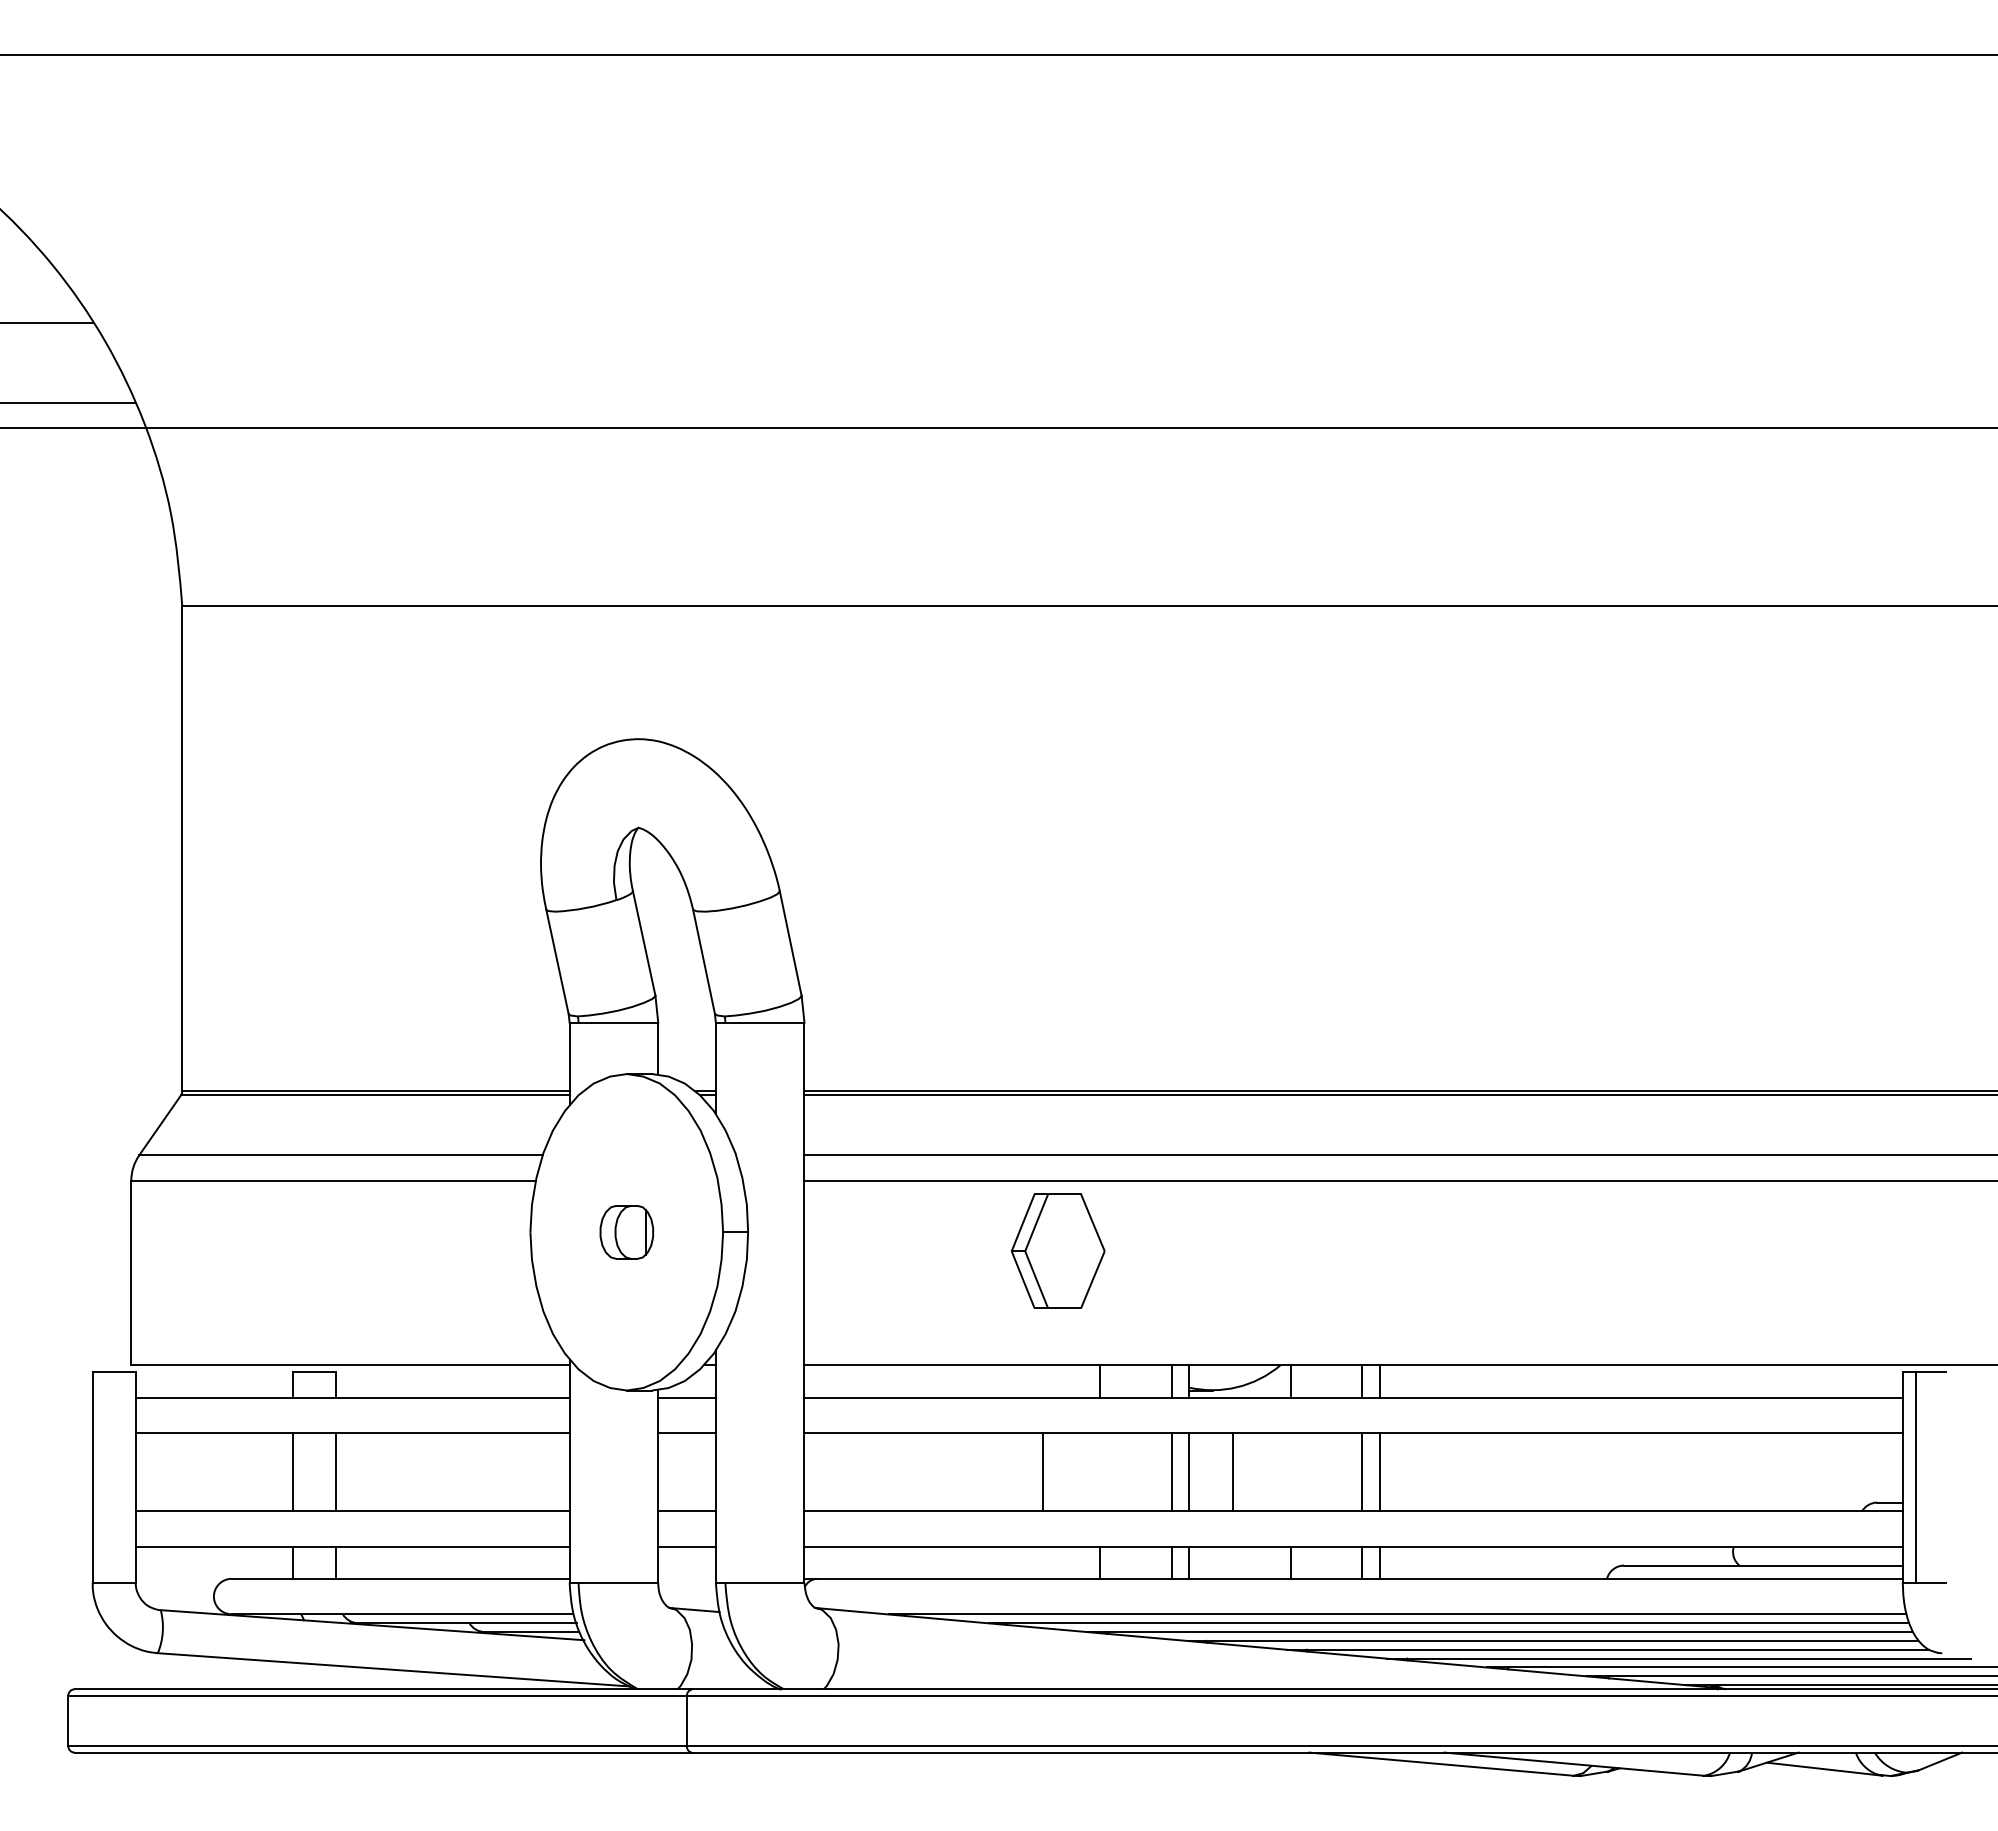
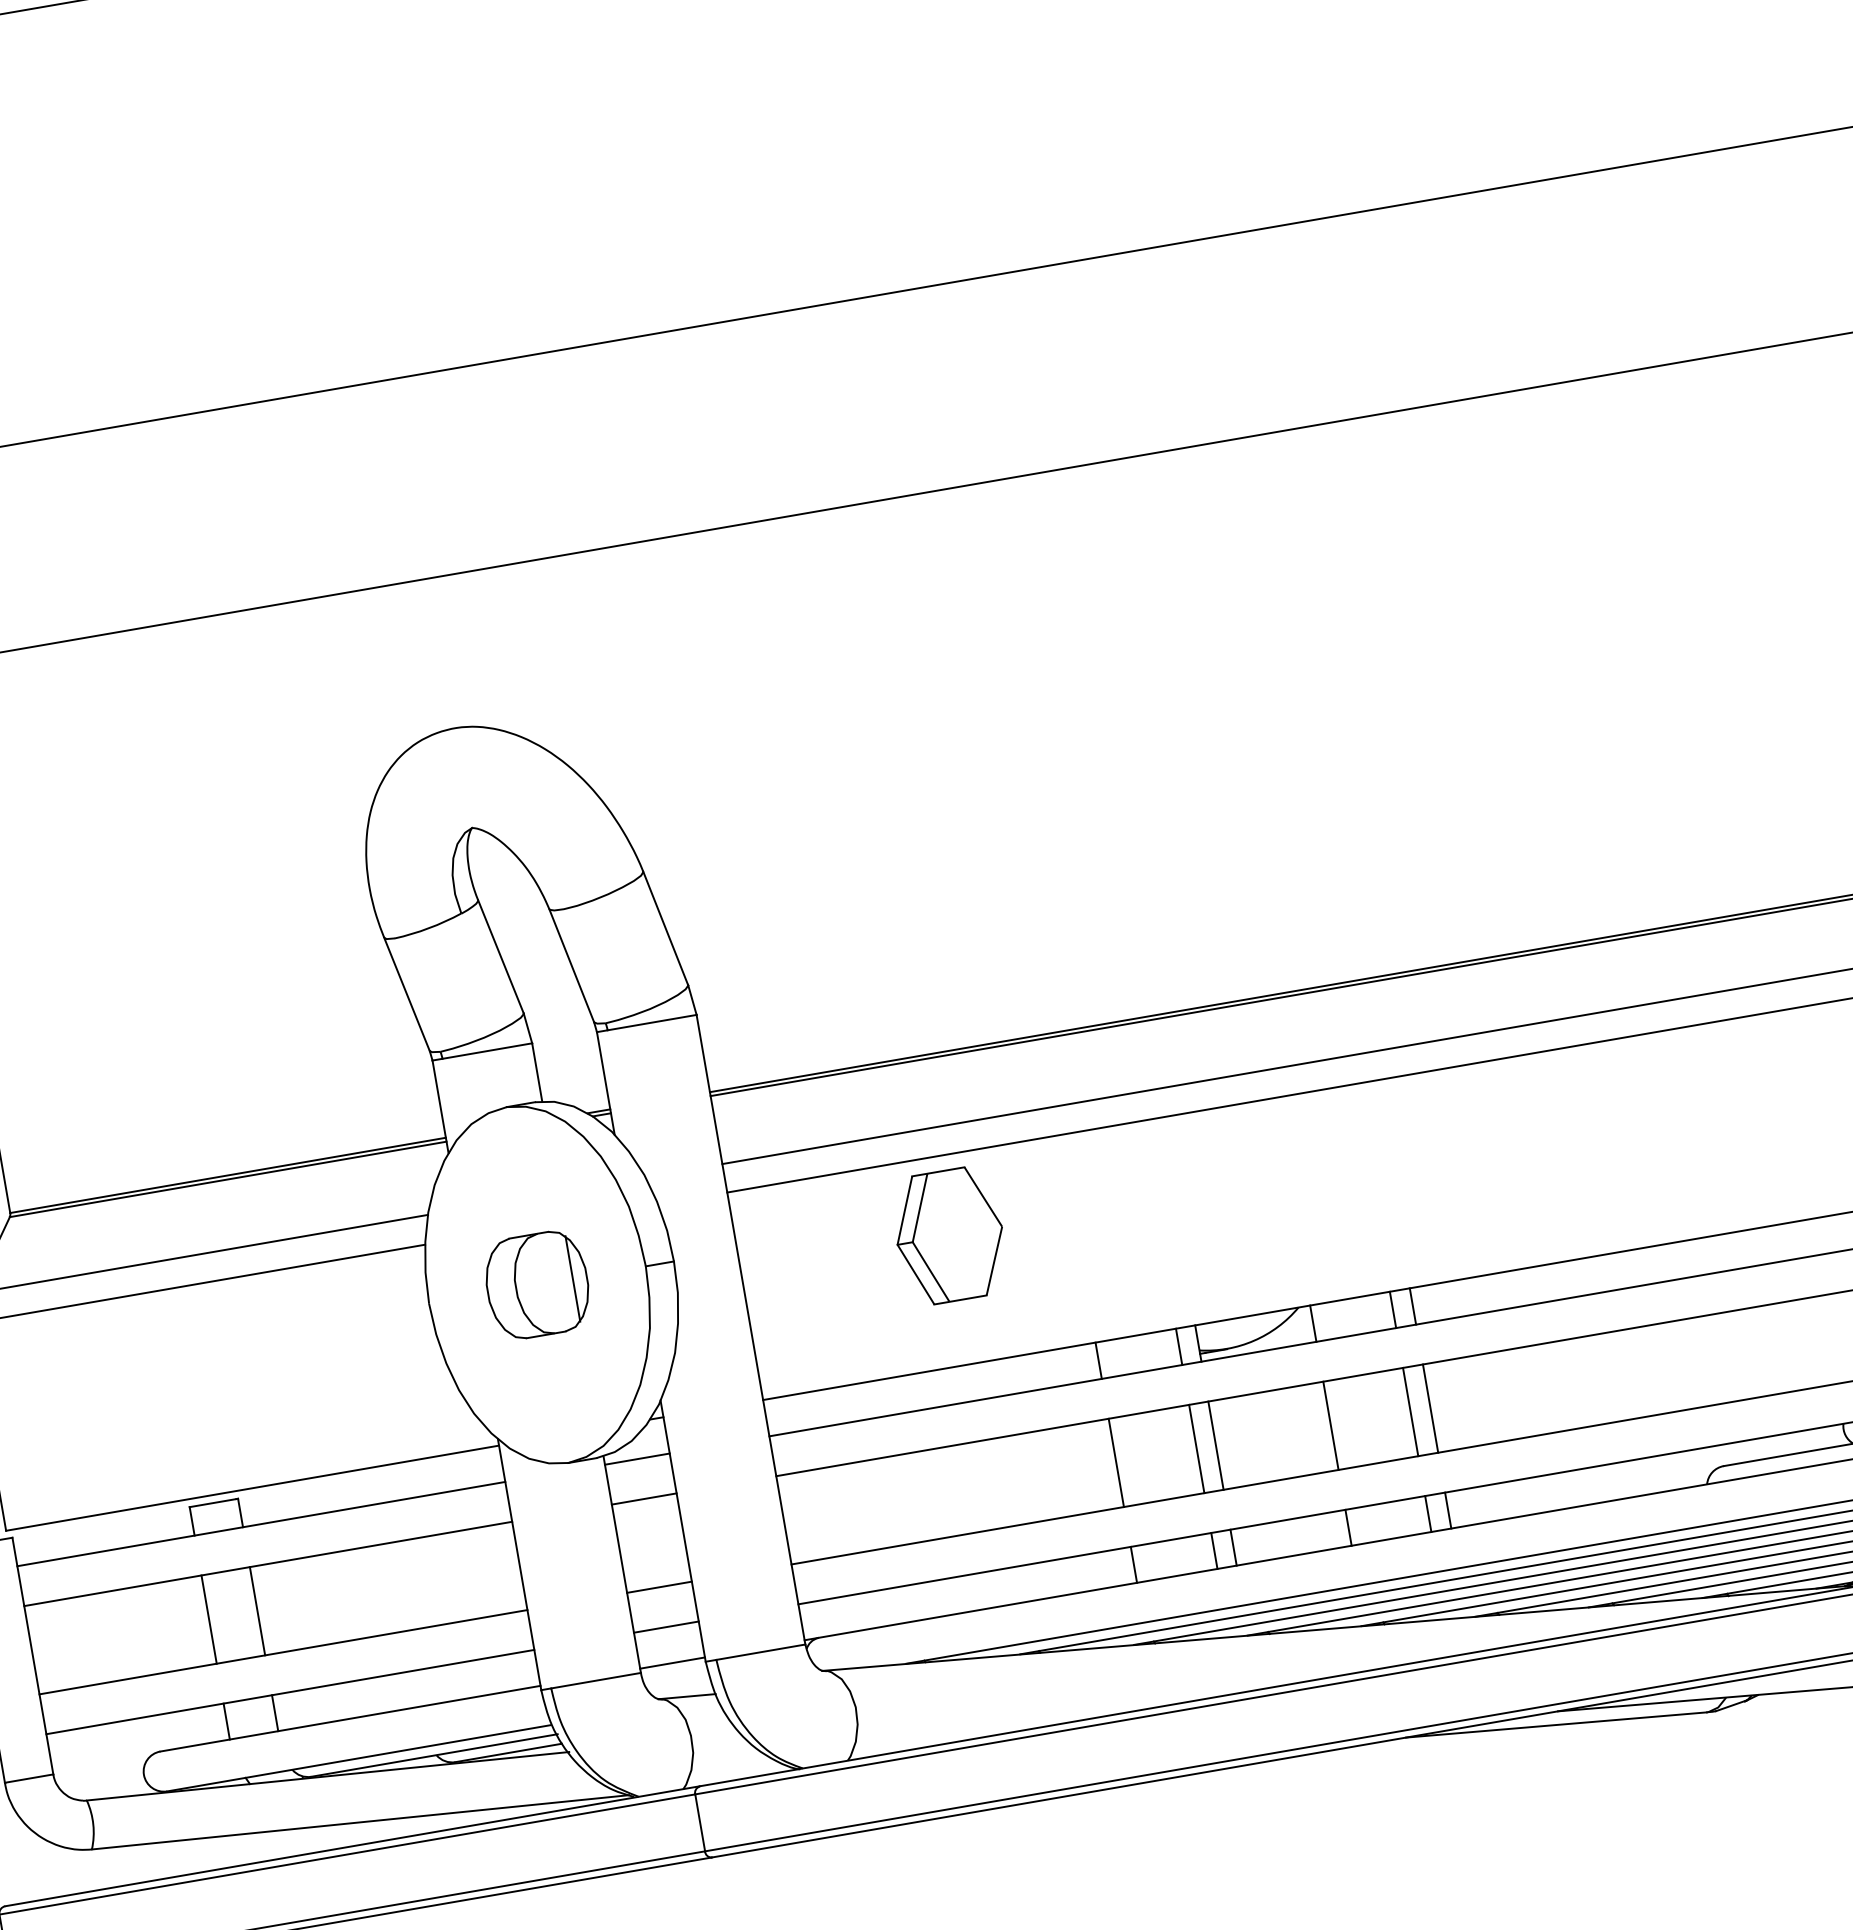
part: (626, 1232) -> (537, 1285), size x1.67
part: (1058, 1250) -> (950, 1234), moved
line: (1043, 1471) -> (1116, 1462), moved
line: (1232, 1471) -> (1330, 1425), moved
line: (686, 1578) -> (671, 1662), added

